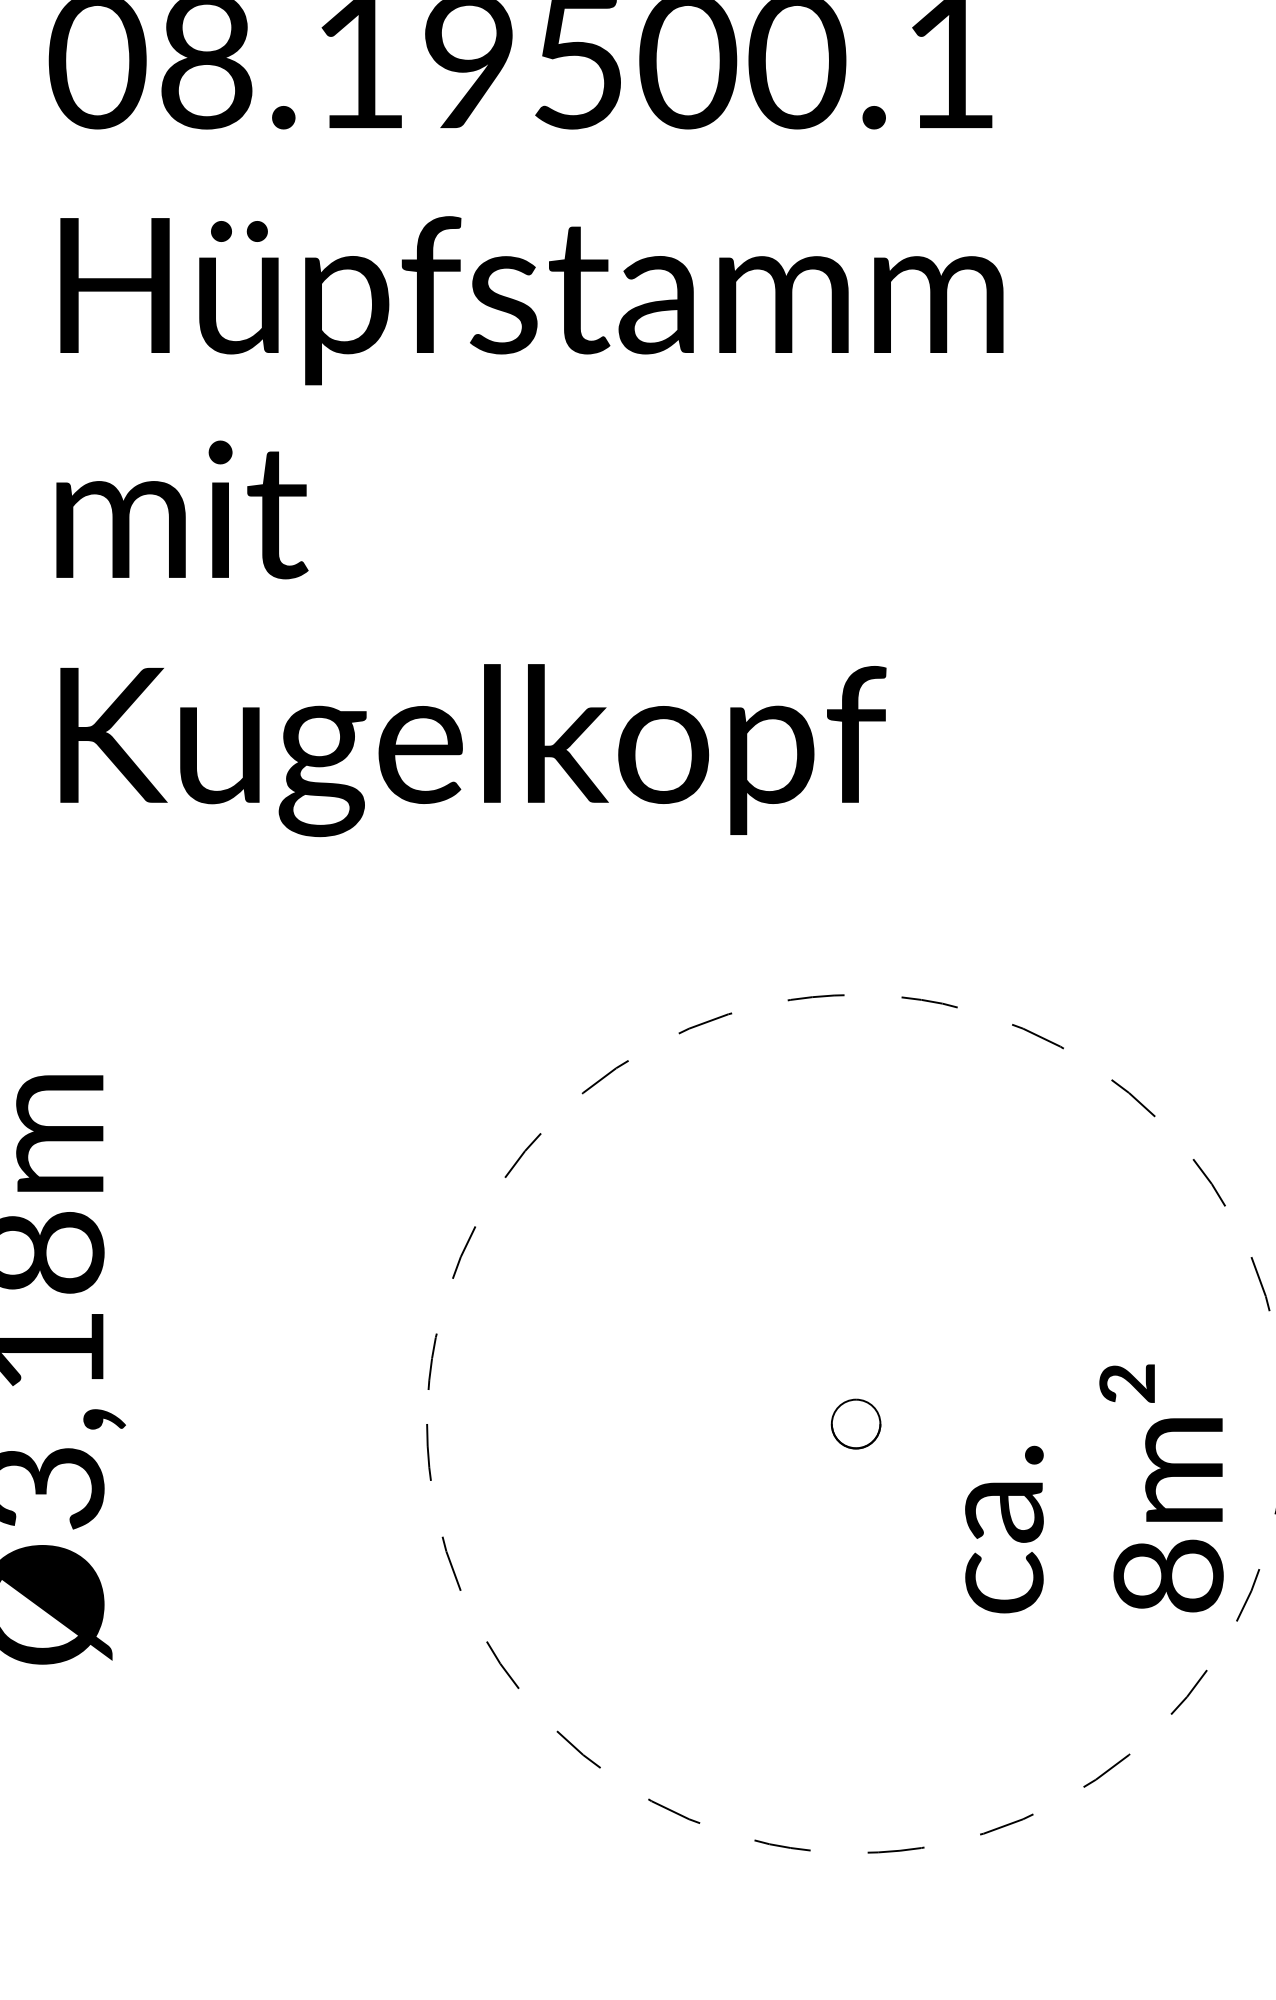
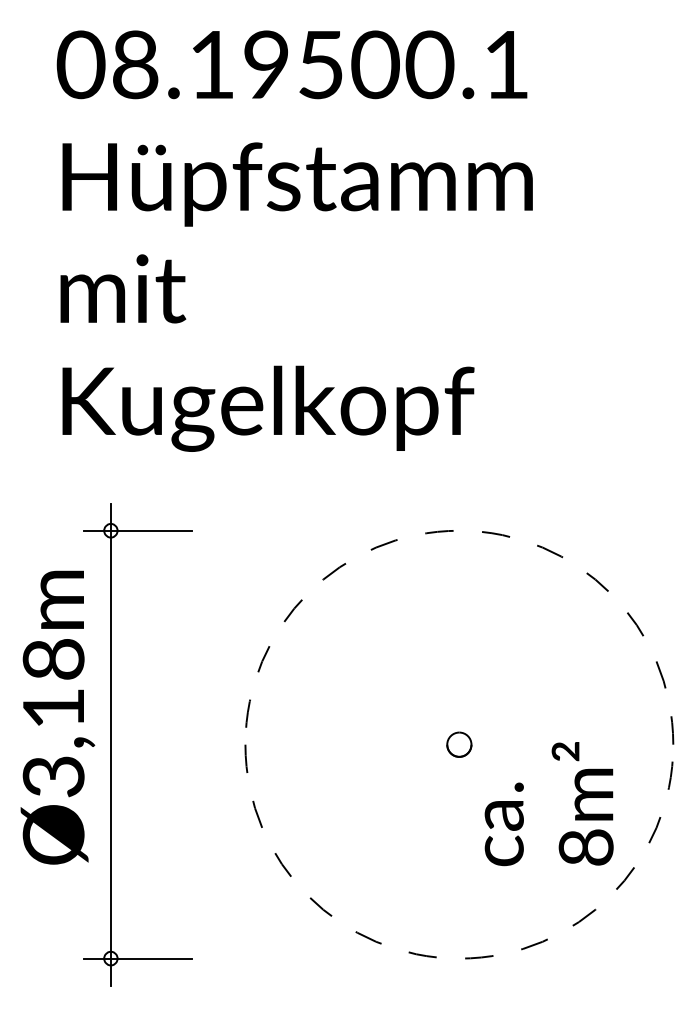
part: (158, 1423) -> (111, 744), added
text: (1093, 1489) -> (548, 804), moved

